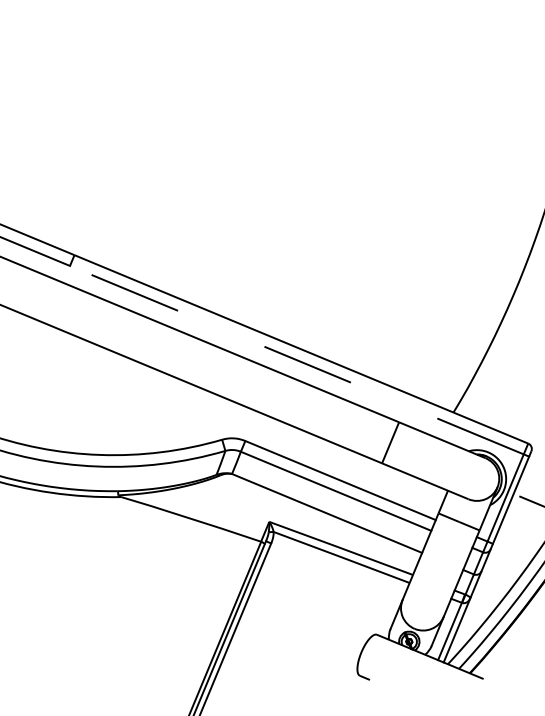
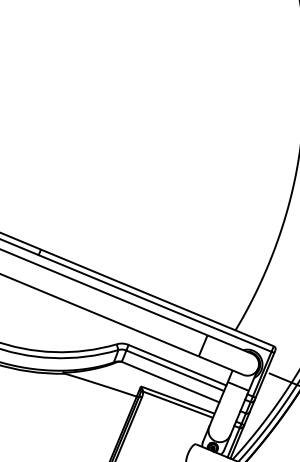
line: (295, 360) -> (154, 303), dashed -> solid

